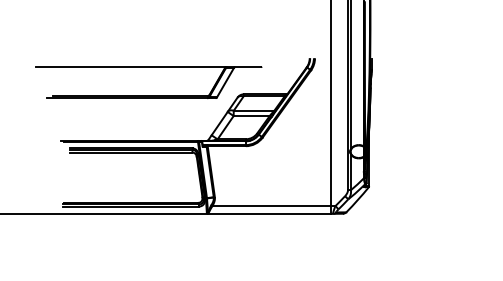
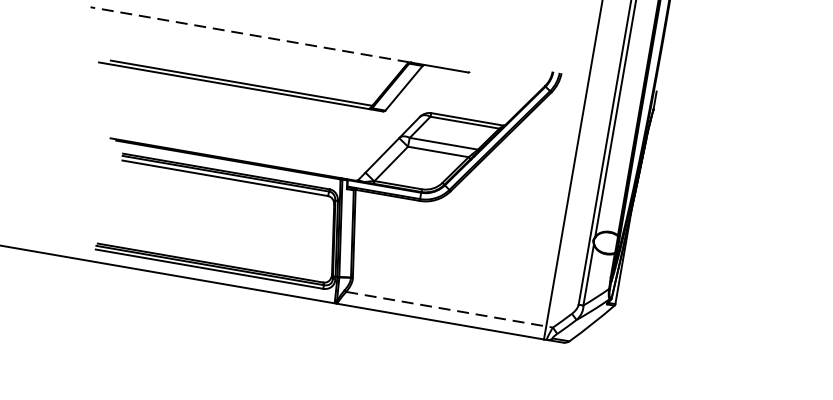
line: (131, 67) -> (250, 35), solid -> dashed
line: (274, 206) -> (450, 310), solid -> dashed

